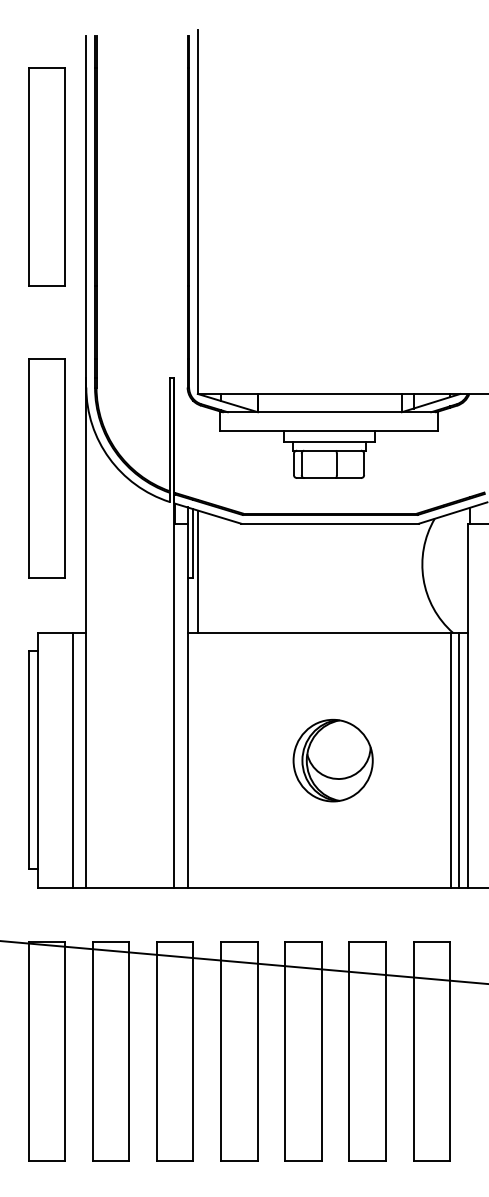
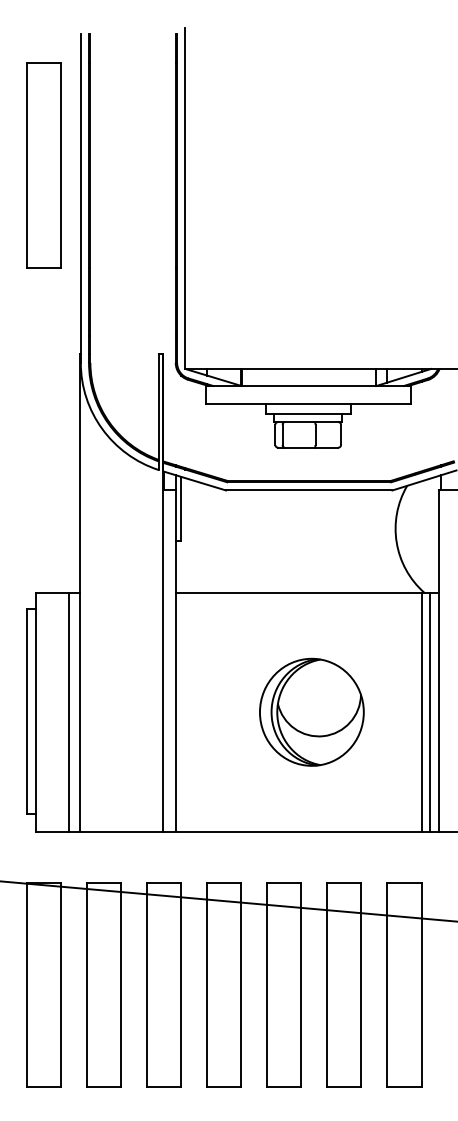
part: (46, 468) -> (43, 438), removed
line: (198, 571) -> (185, 535), removed
part: (333, 760) -> (312, 712), size x1.4

